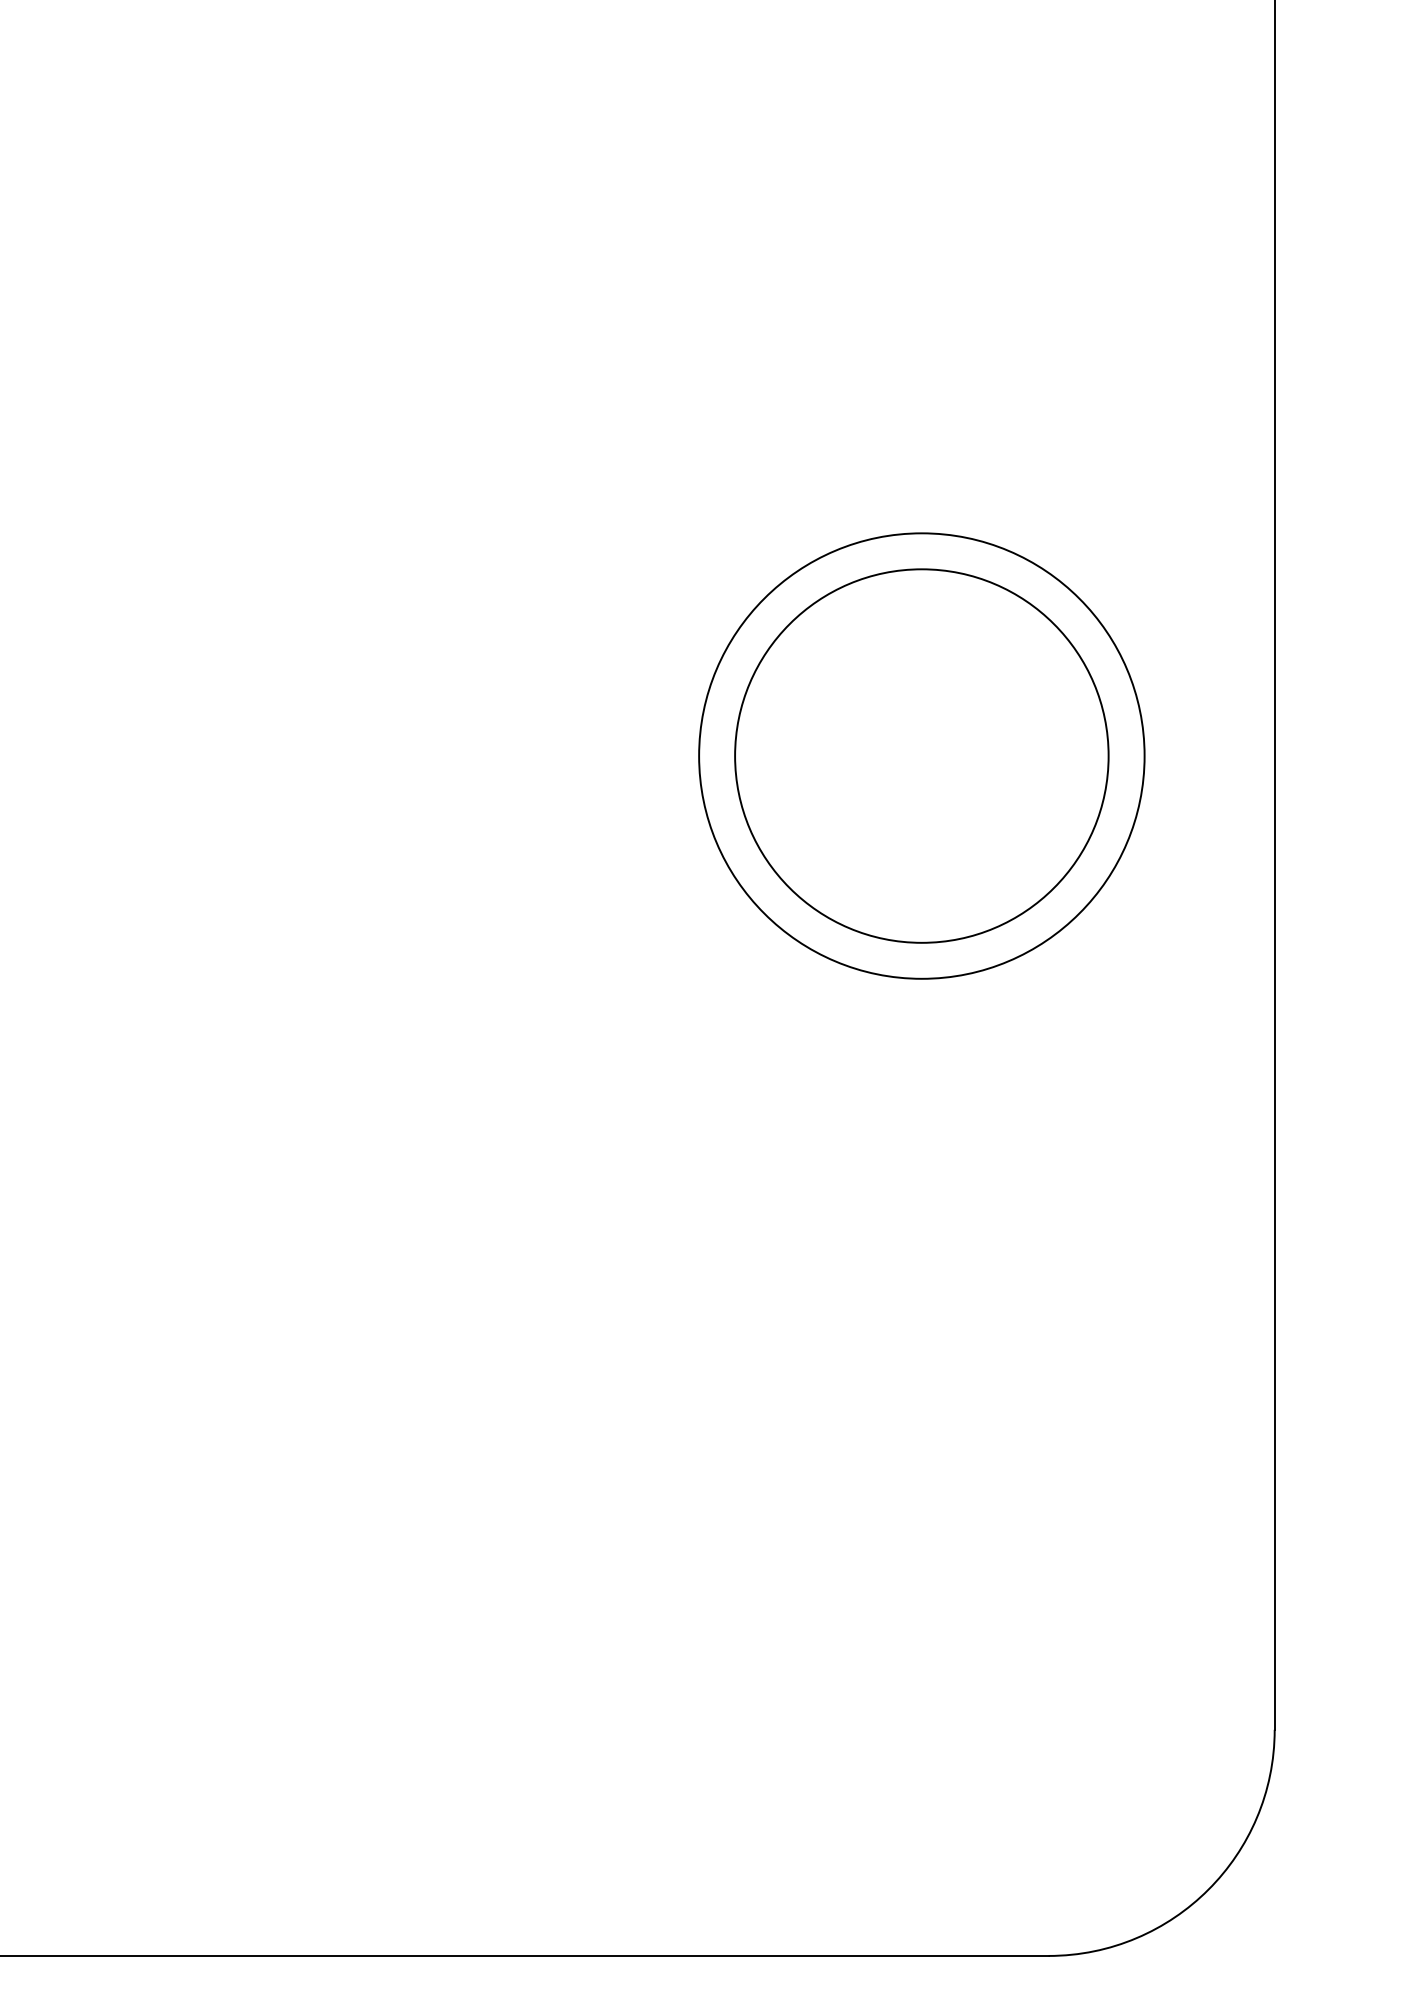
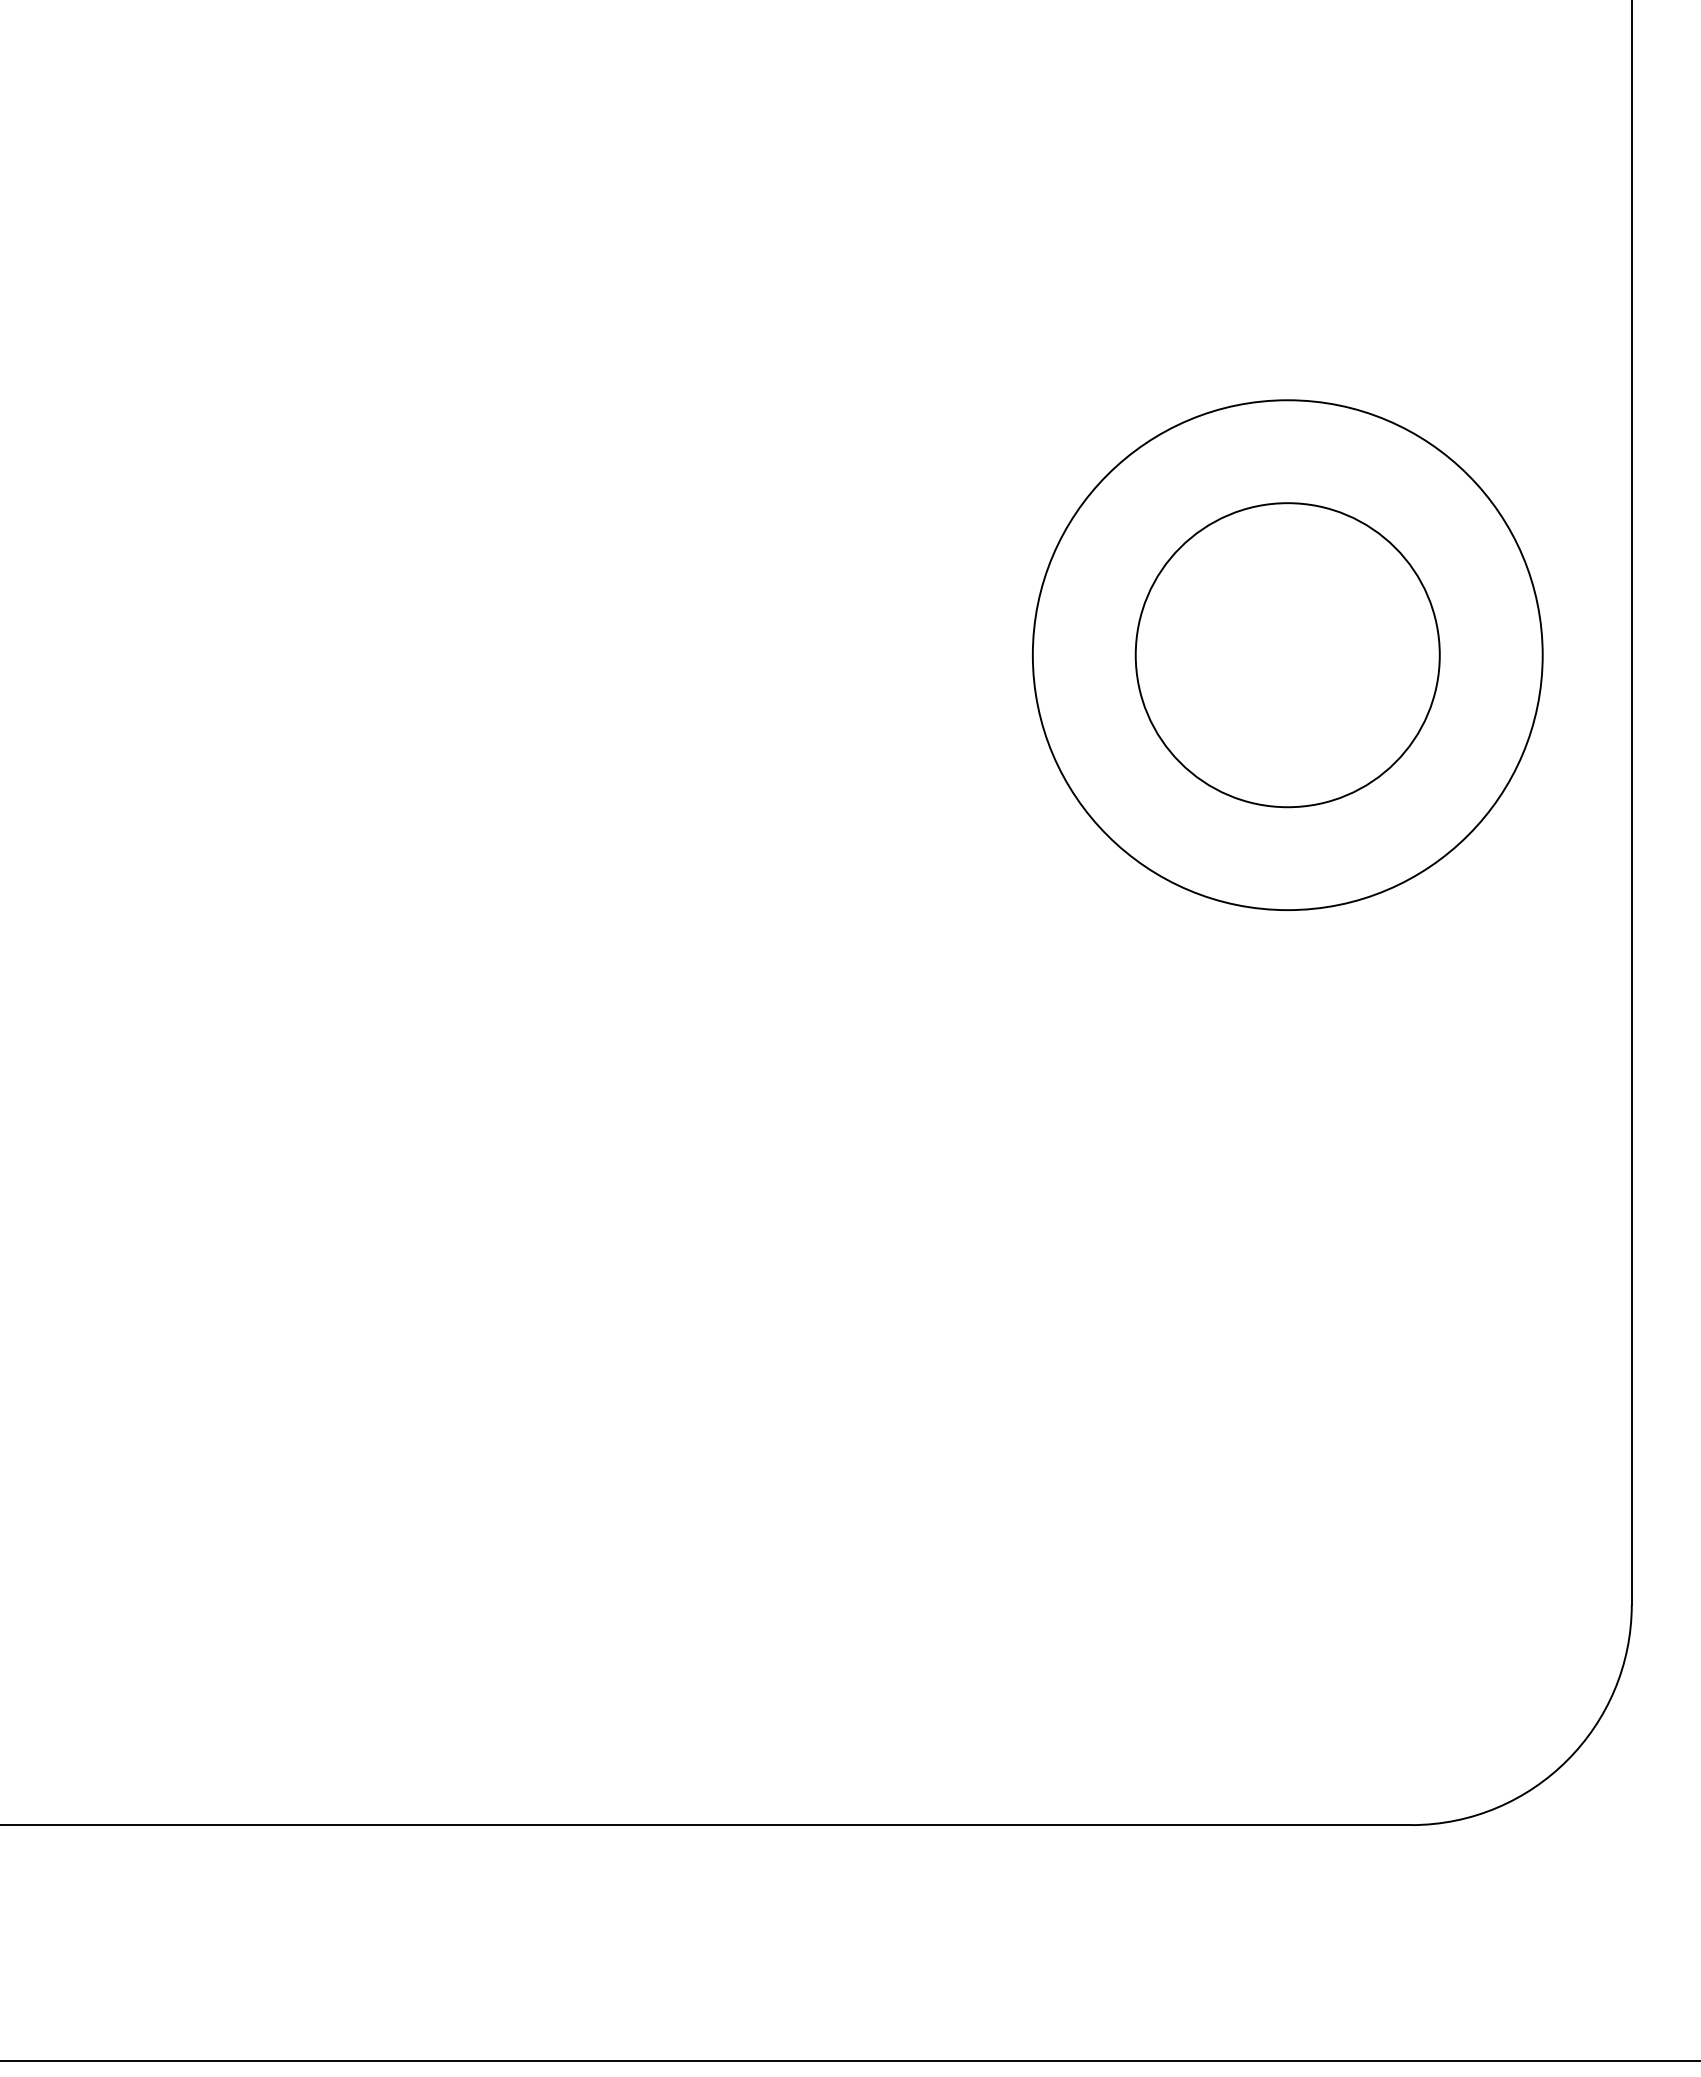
circle: (921, 756) -> (1287, 655), size x0.7
circle: (921, 756) -> (1287, 655), size x1.4

